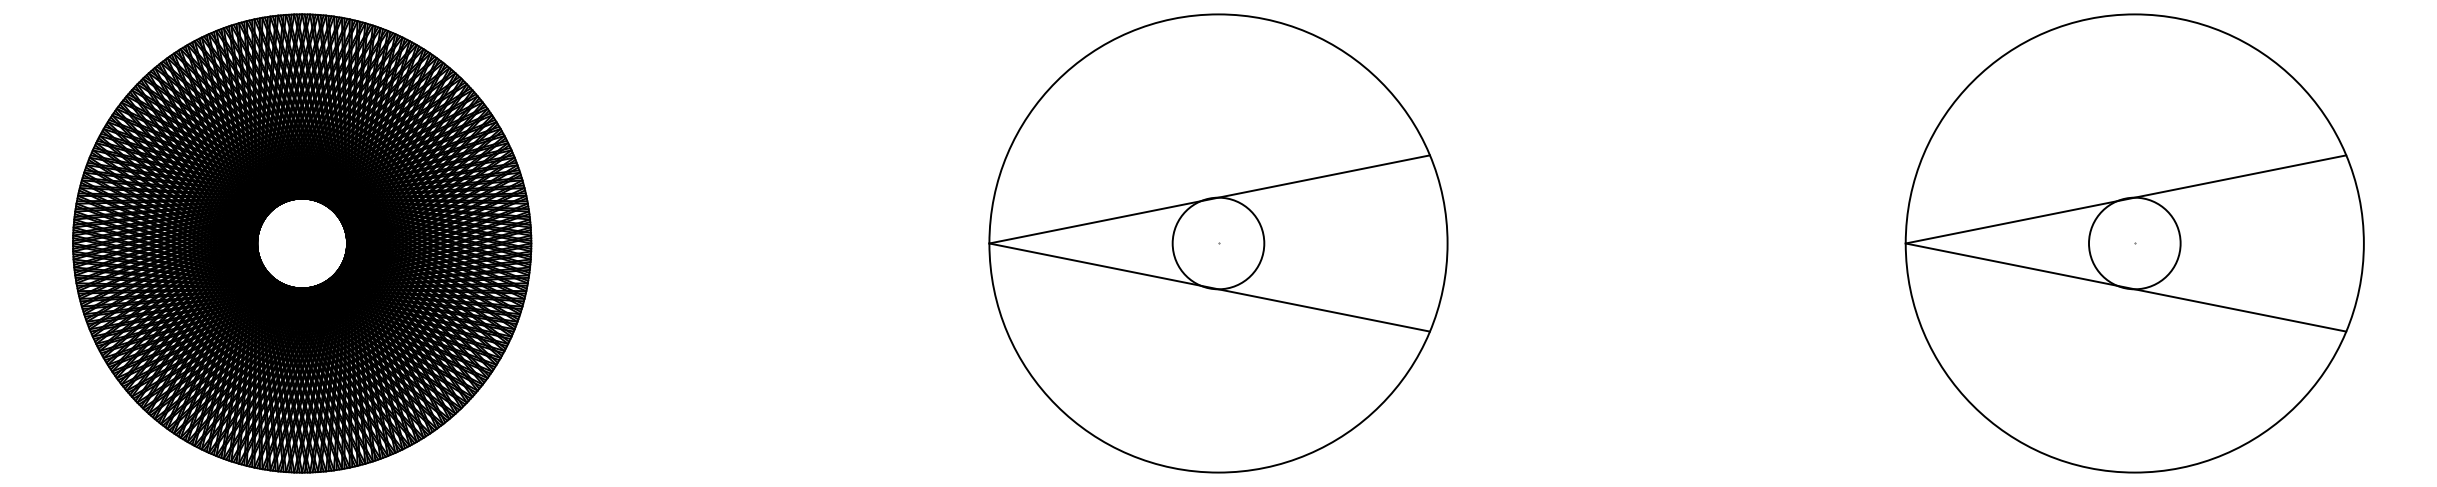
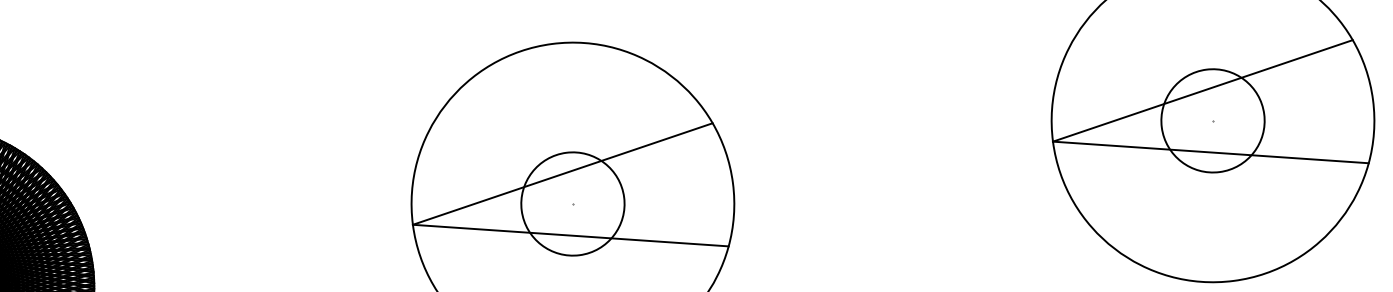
circle: (1218, 243) -> (572, 204), size x1.6
circle: (2134, 243) -> (1212, 120), size x1.6

